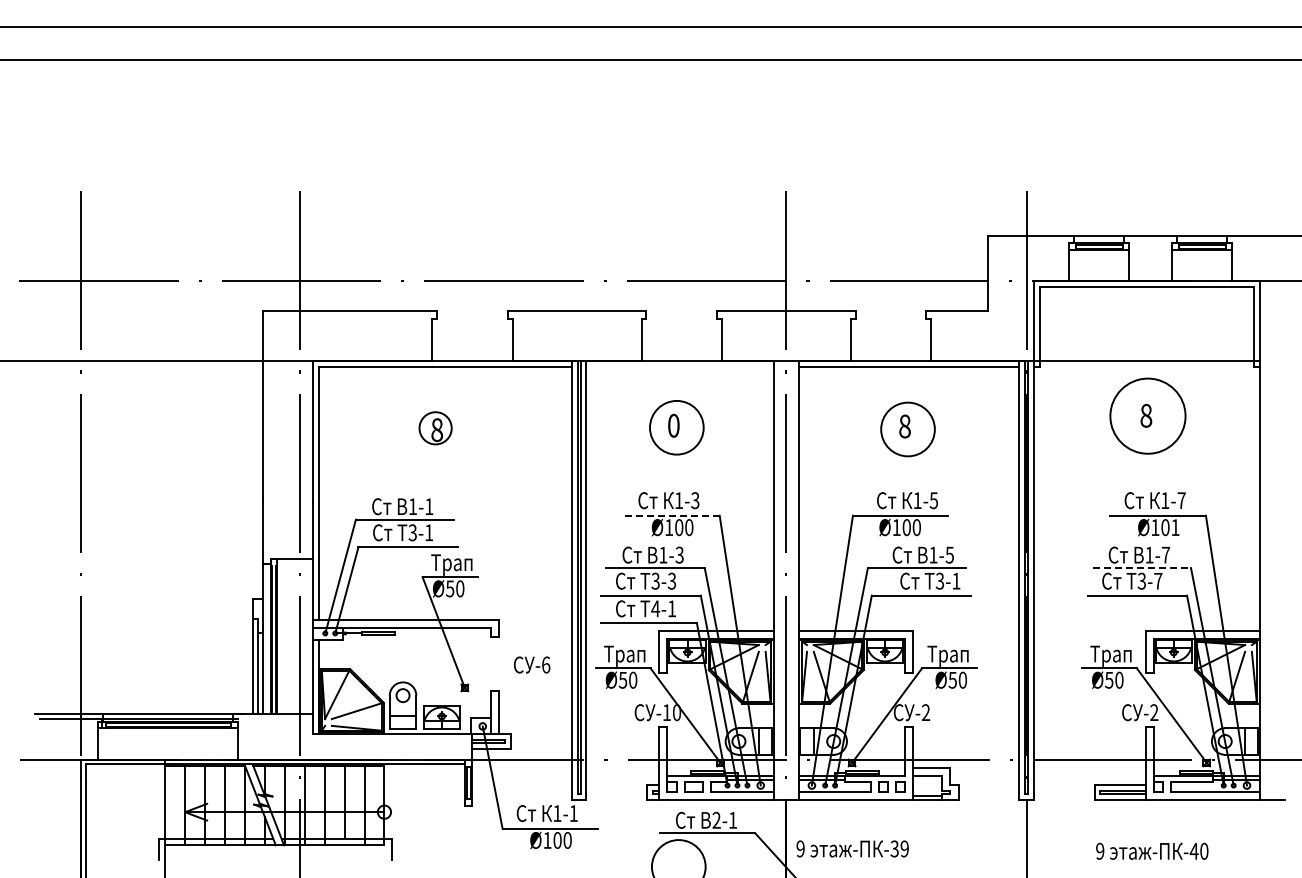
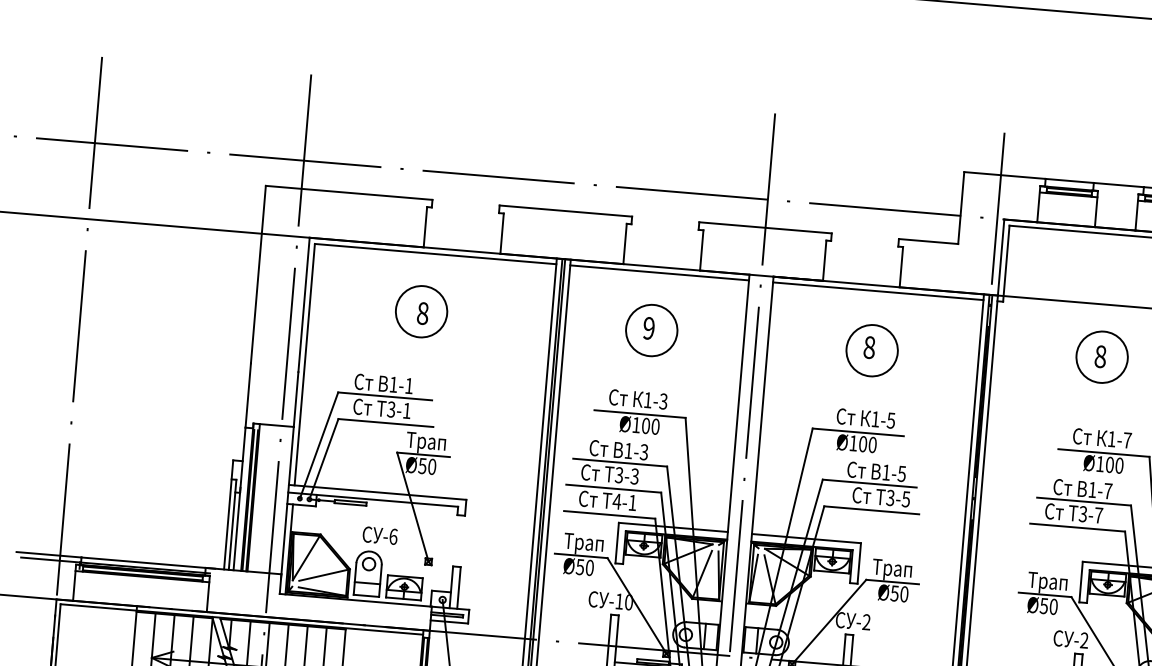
line: (679, 367) -> (659, 273), added
circle: (1147, 416) -> (1101, 357), size x0.71
text: (673, 425) -> (648, 328), 0 -> 9
circle: (435, 428) -> (421, 311), size x1.67
line: (671, 515) -> (639, 413), dashed -> solid
text: (1175, 527) -> (1119, 465), Ø101 -> Ø100
line: (1142, 568) -> (1084, 502), dashed -> solid
text: (956, 581) -> (906, 499), 3-1 -> 3-5
text: (532, 664) -> (380, 535), moved

